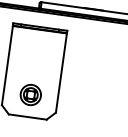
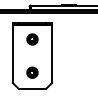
part: (37, 49) -> (32, 39), added
part: (30, 94) -> (32, 72), size x0.71

